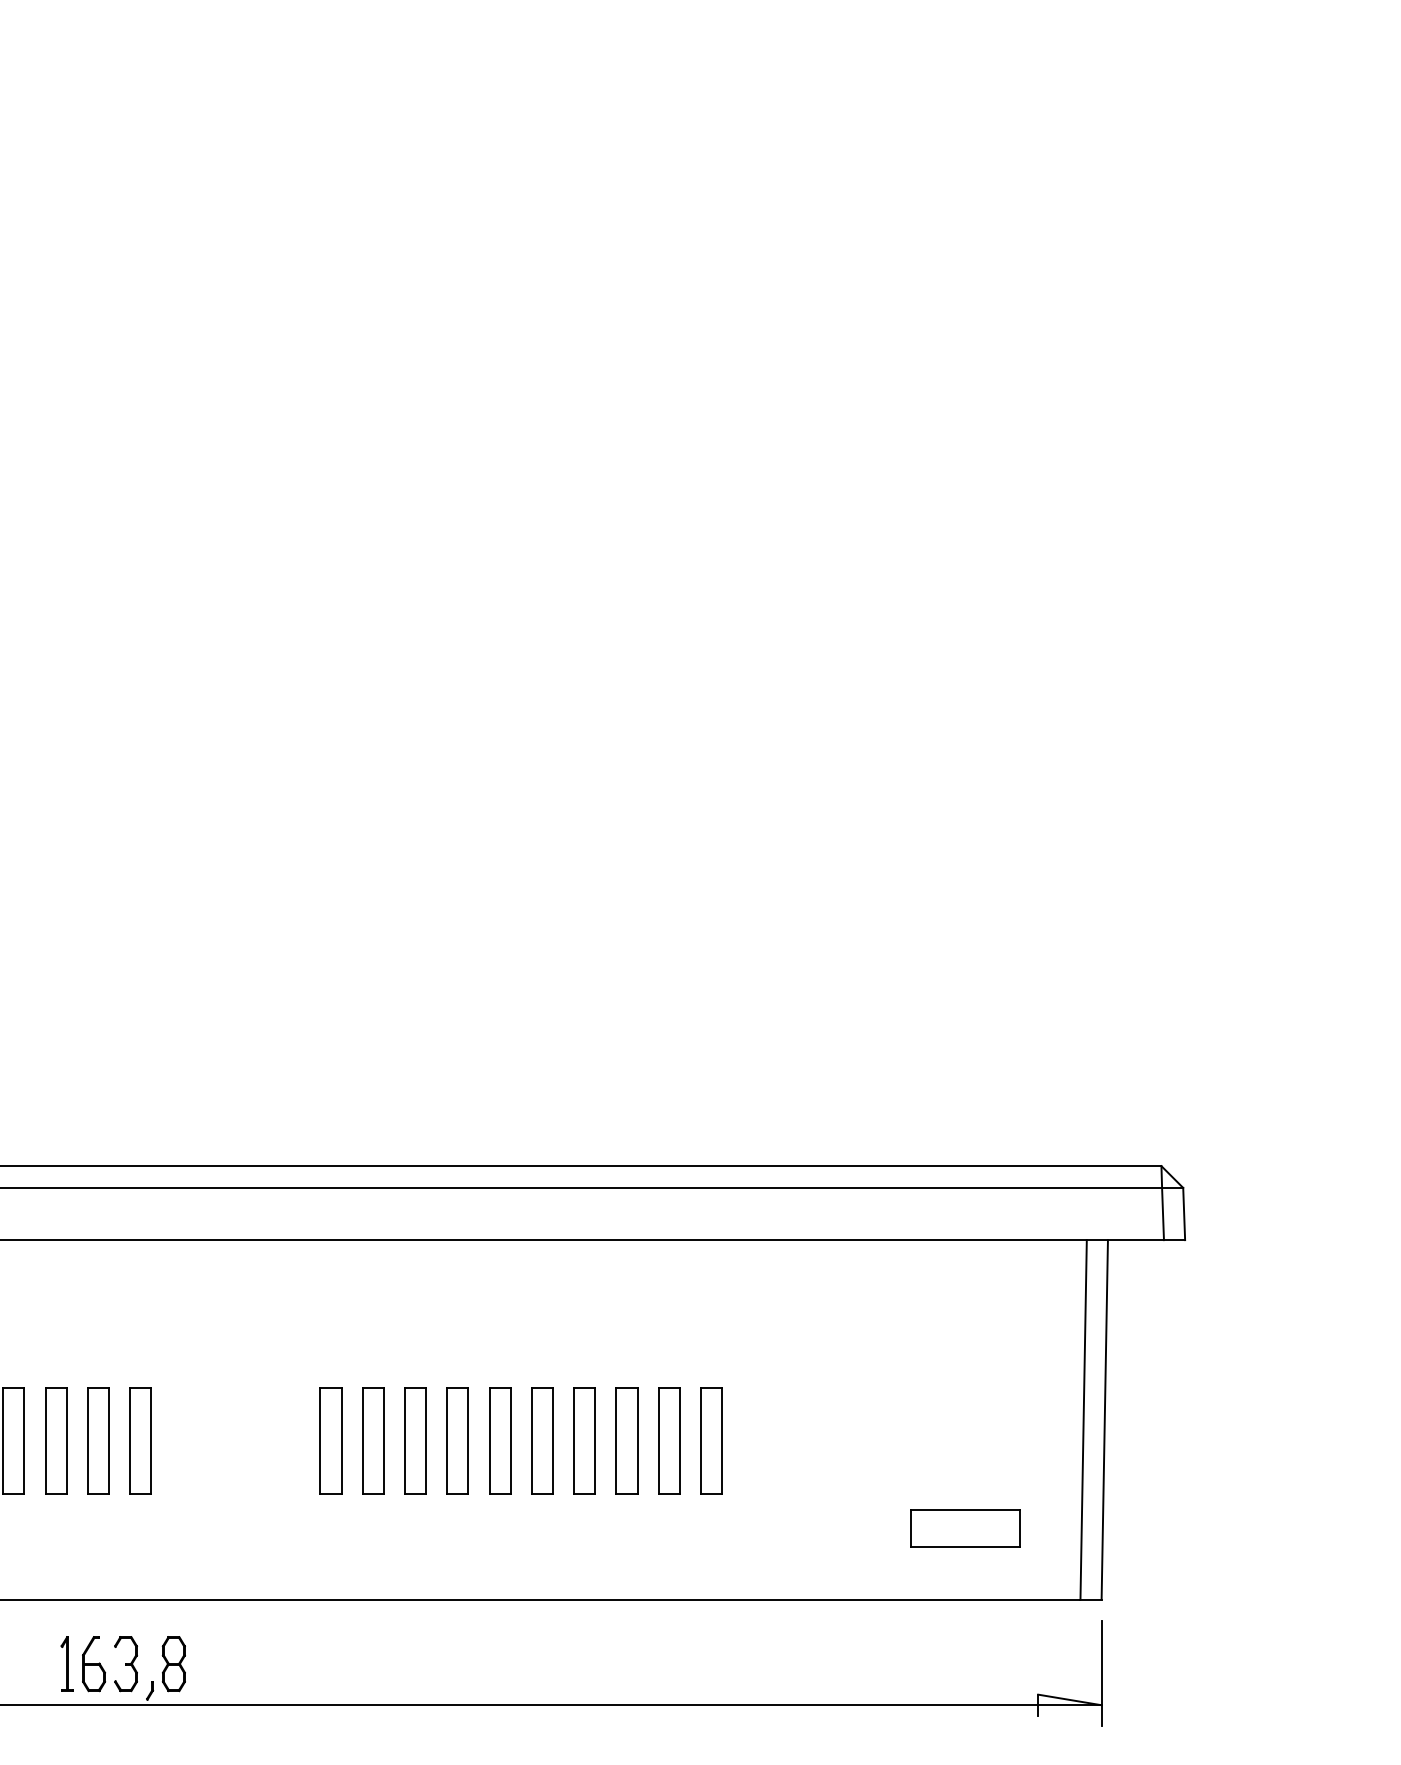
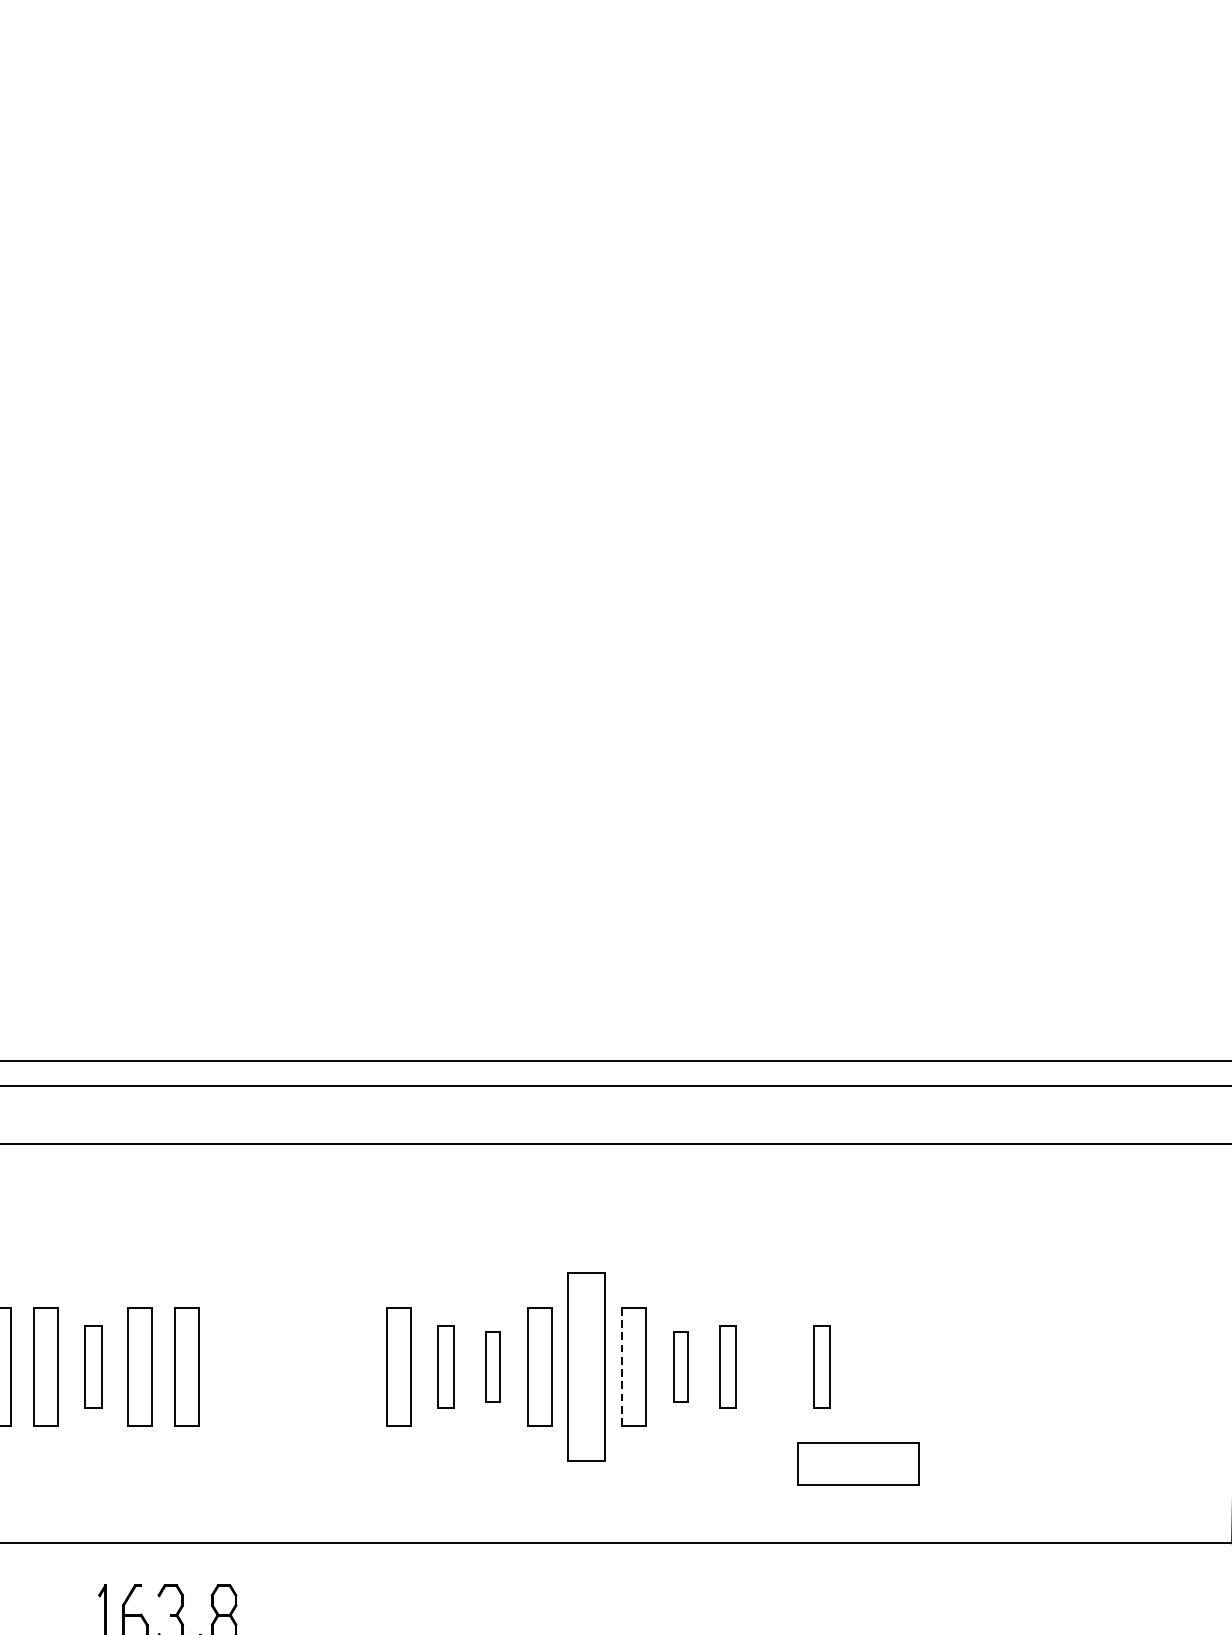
part: (56, 1440) -> (93, 1366), size x0.7
part: (373, 1440) -> (446, 1366), size x0.7
part: (415, 1440) -> (492, 1366), size x0.6
part: (500, 1440) -> (587, 1366), size x1.6
line: (531, 1440) -> (621, 1366), solid -> dashed
part: (584, 1440) -> (680, 1366), size x0.6
part: (626, 1440) -> (727, 1366), size x0.7
part: (669, 1440) -> (775, 1366), removed
part: (711, 1440) -> (821, 1366), size x0.7
part: (965, 1528) -> (858, 1464), moved

